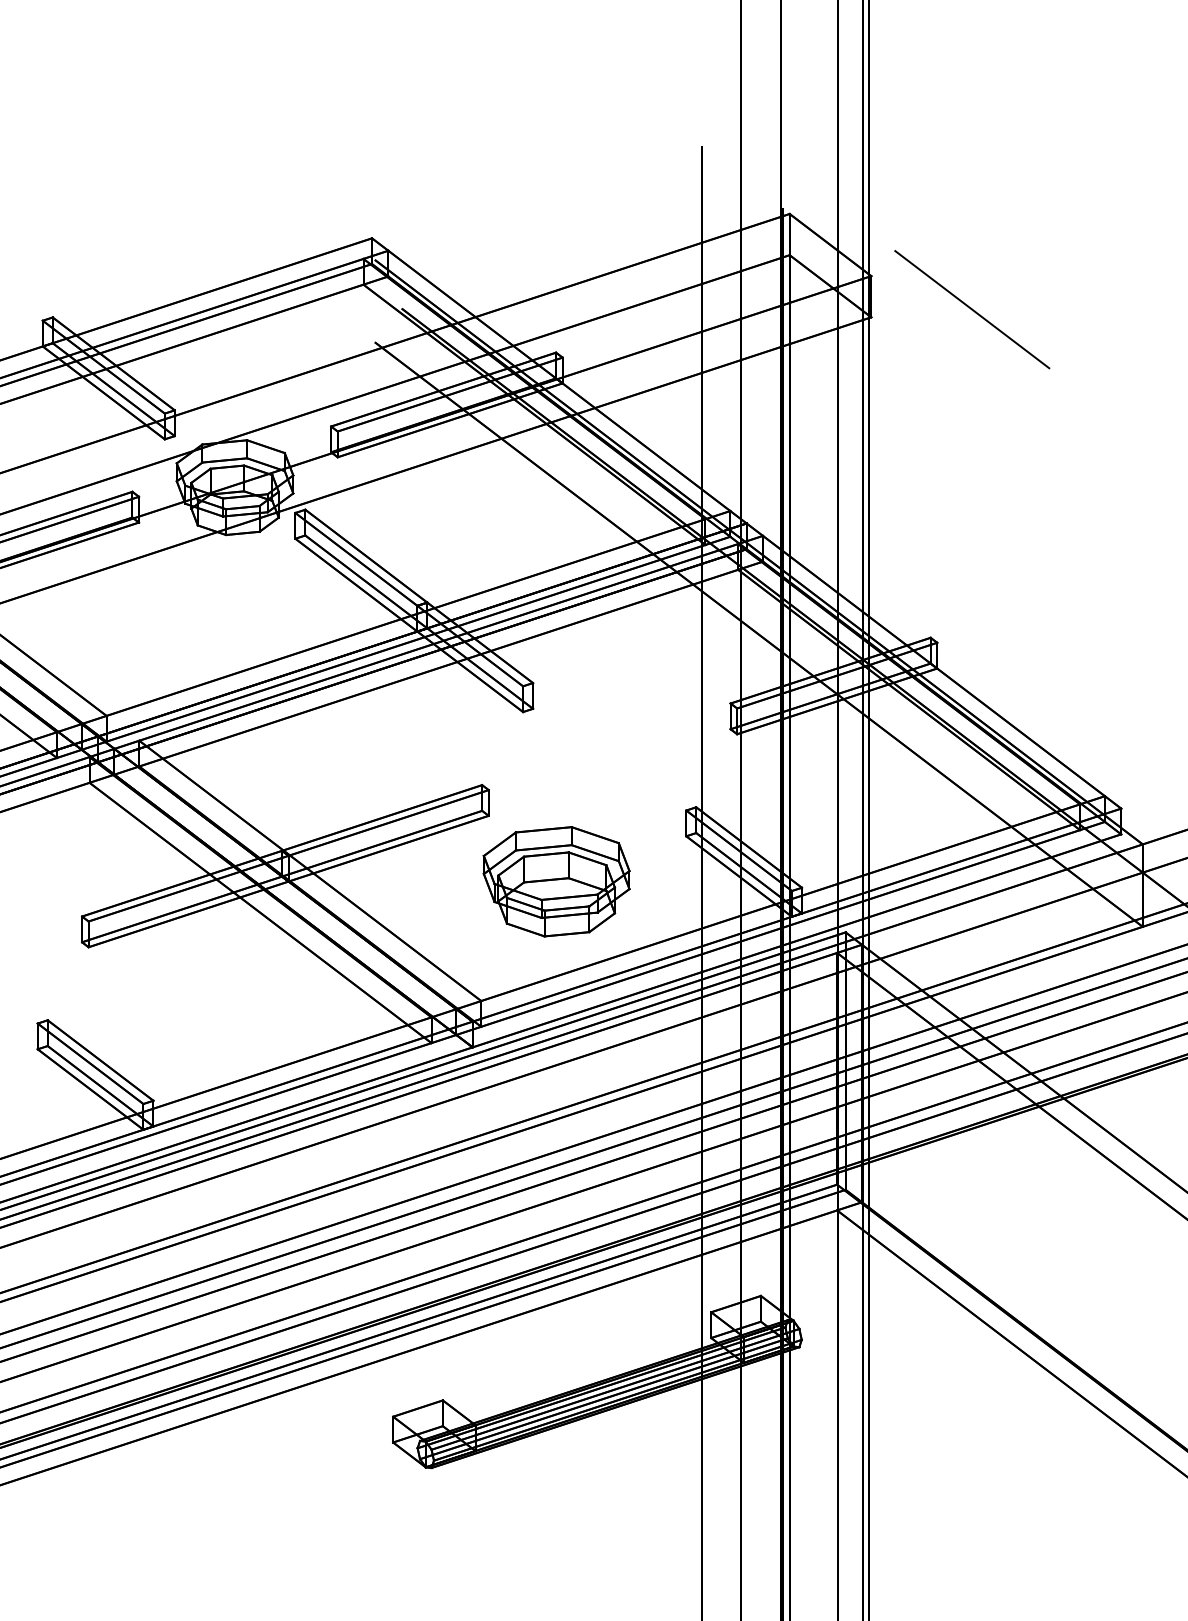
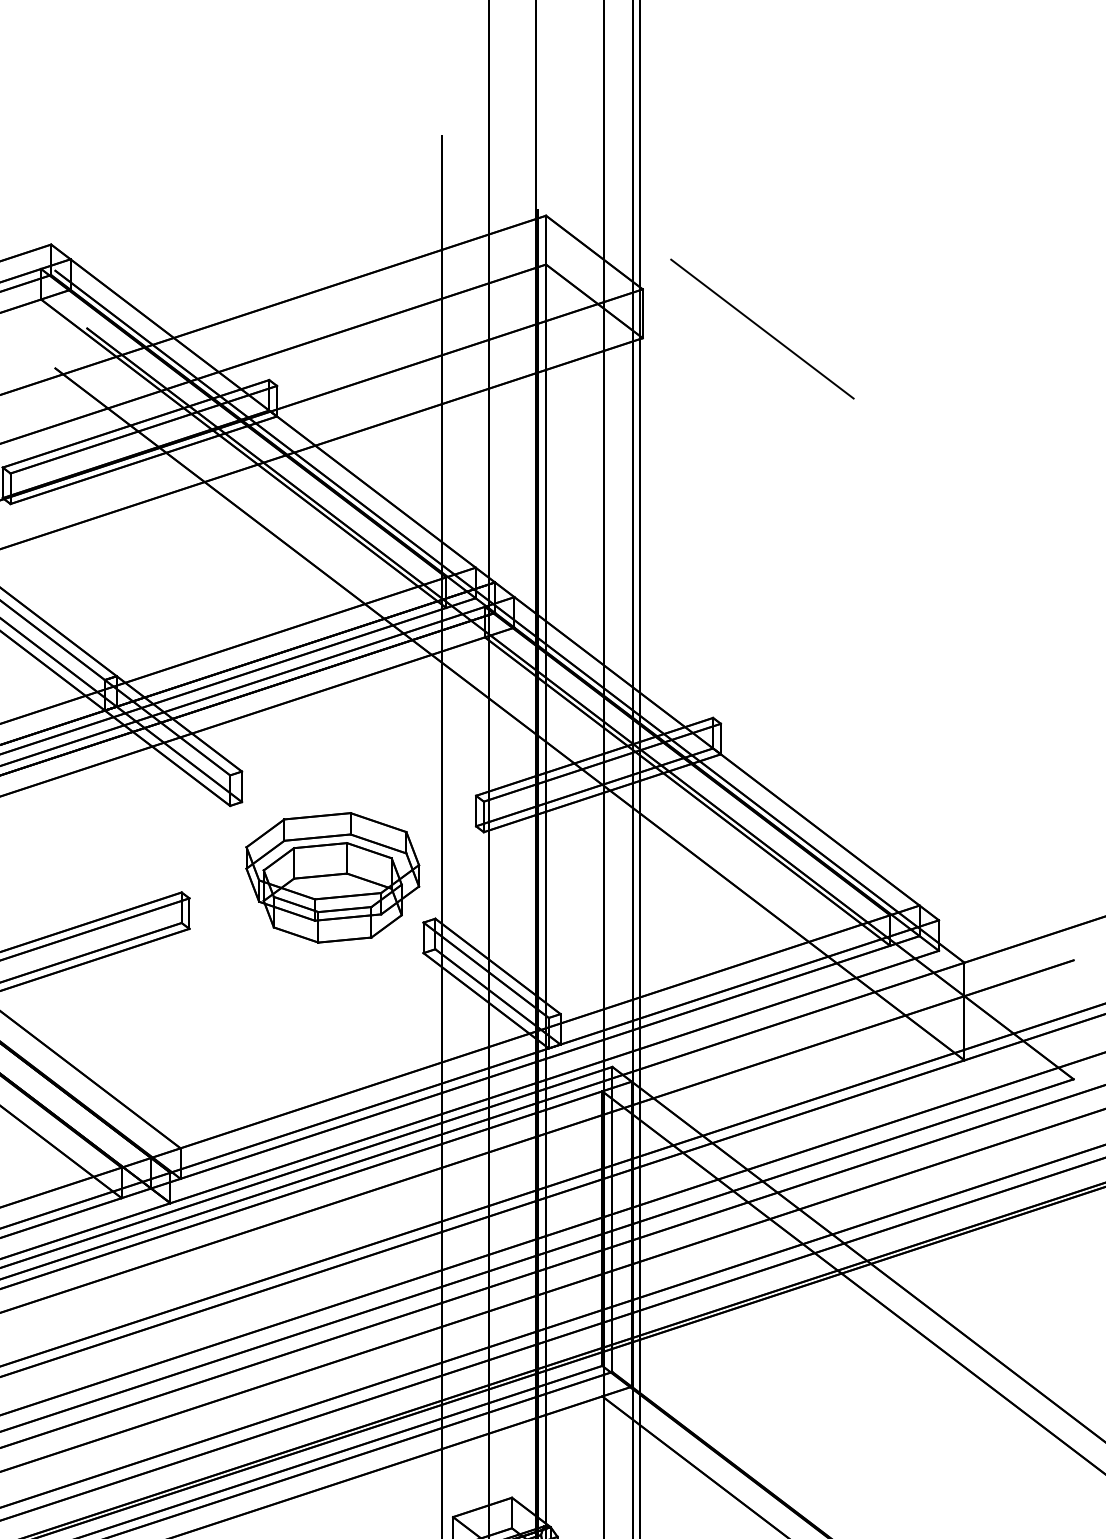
part: (556, 881) -> (332, 877), moved

